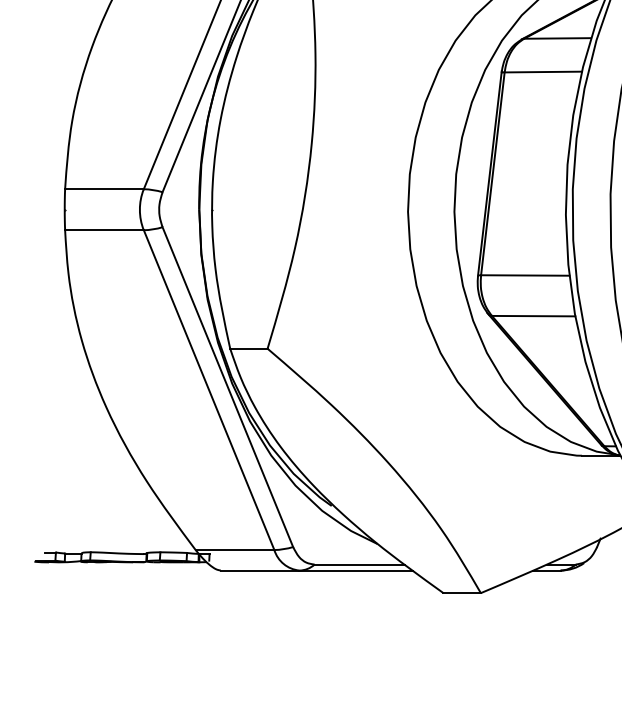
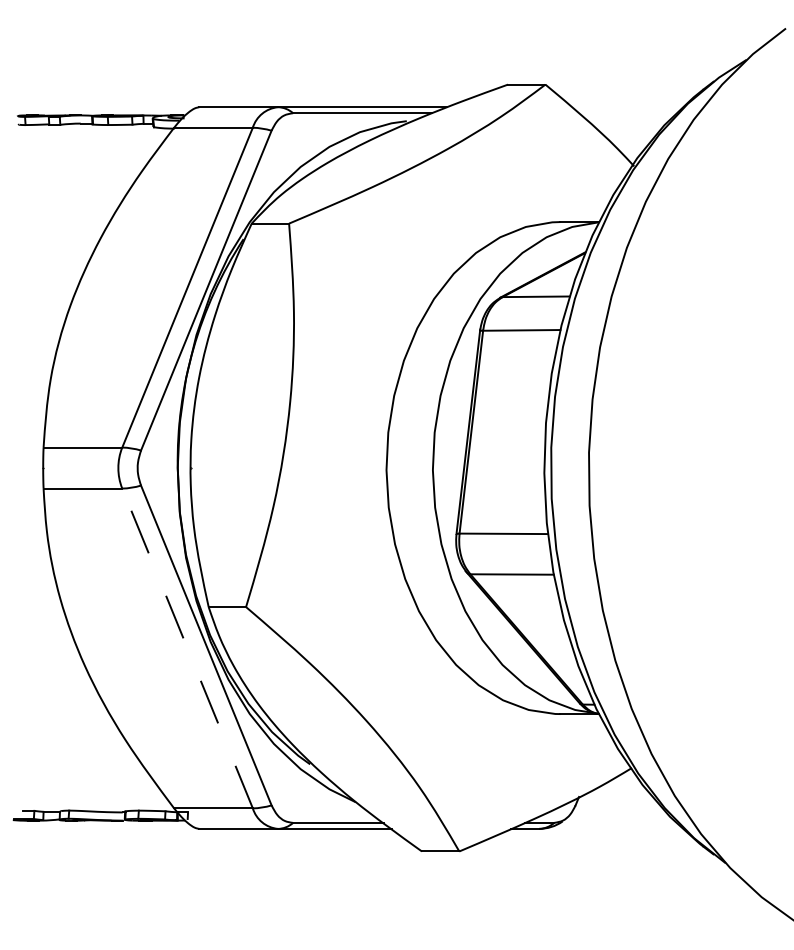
line: (209, 390) -> (187, 648), solid -> dashed

